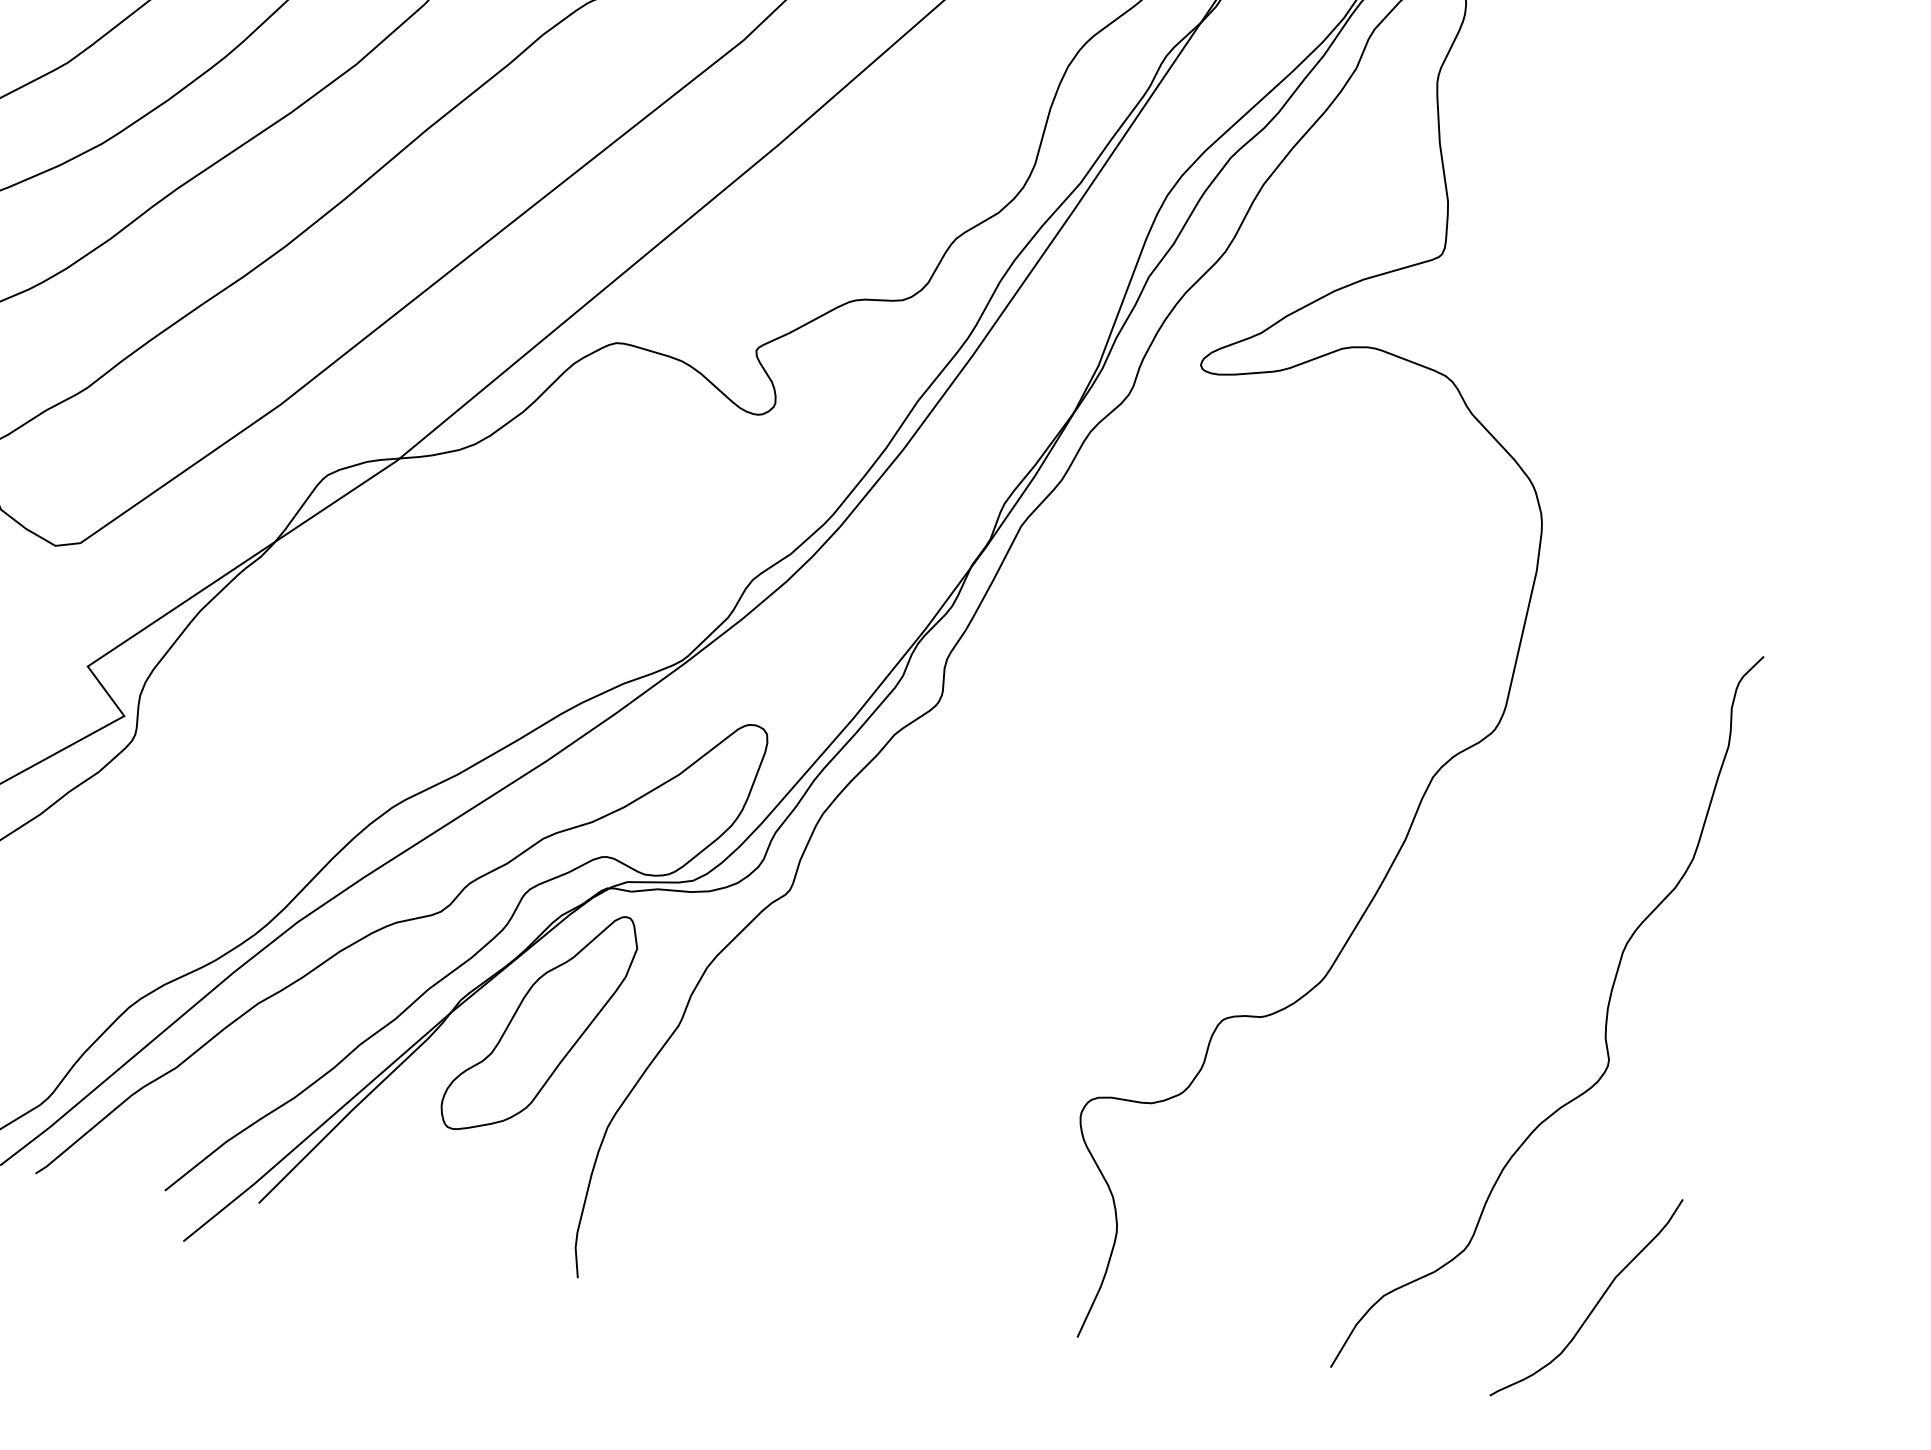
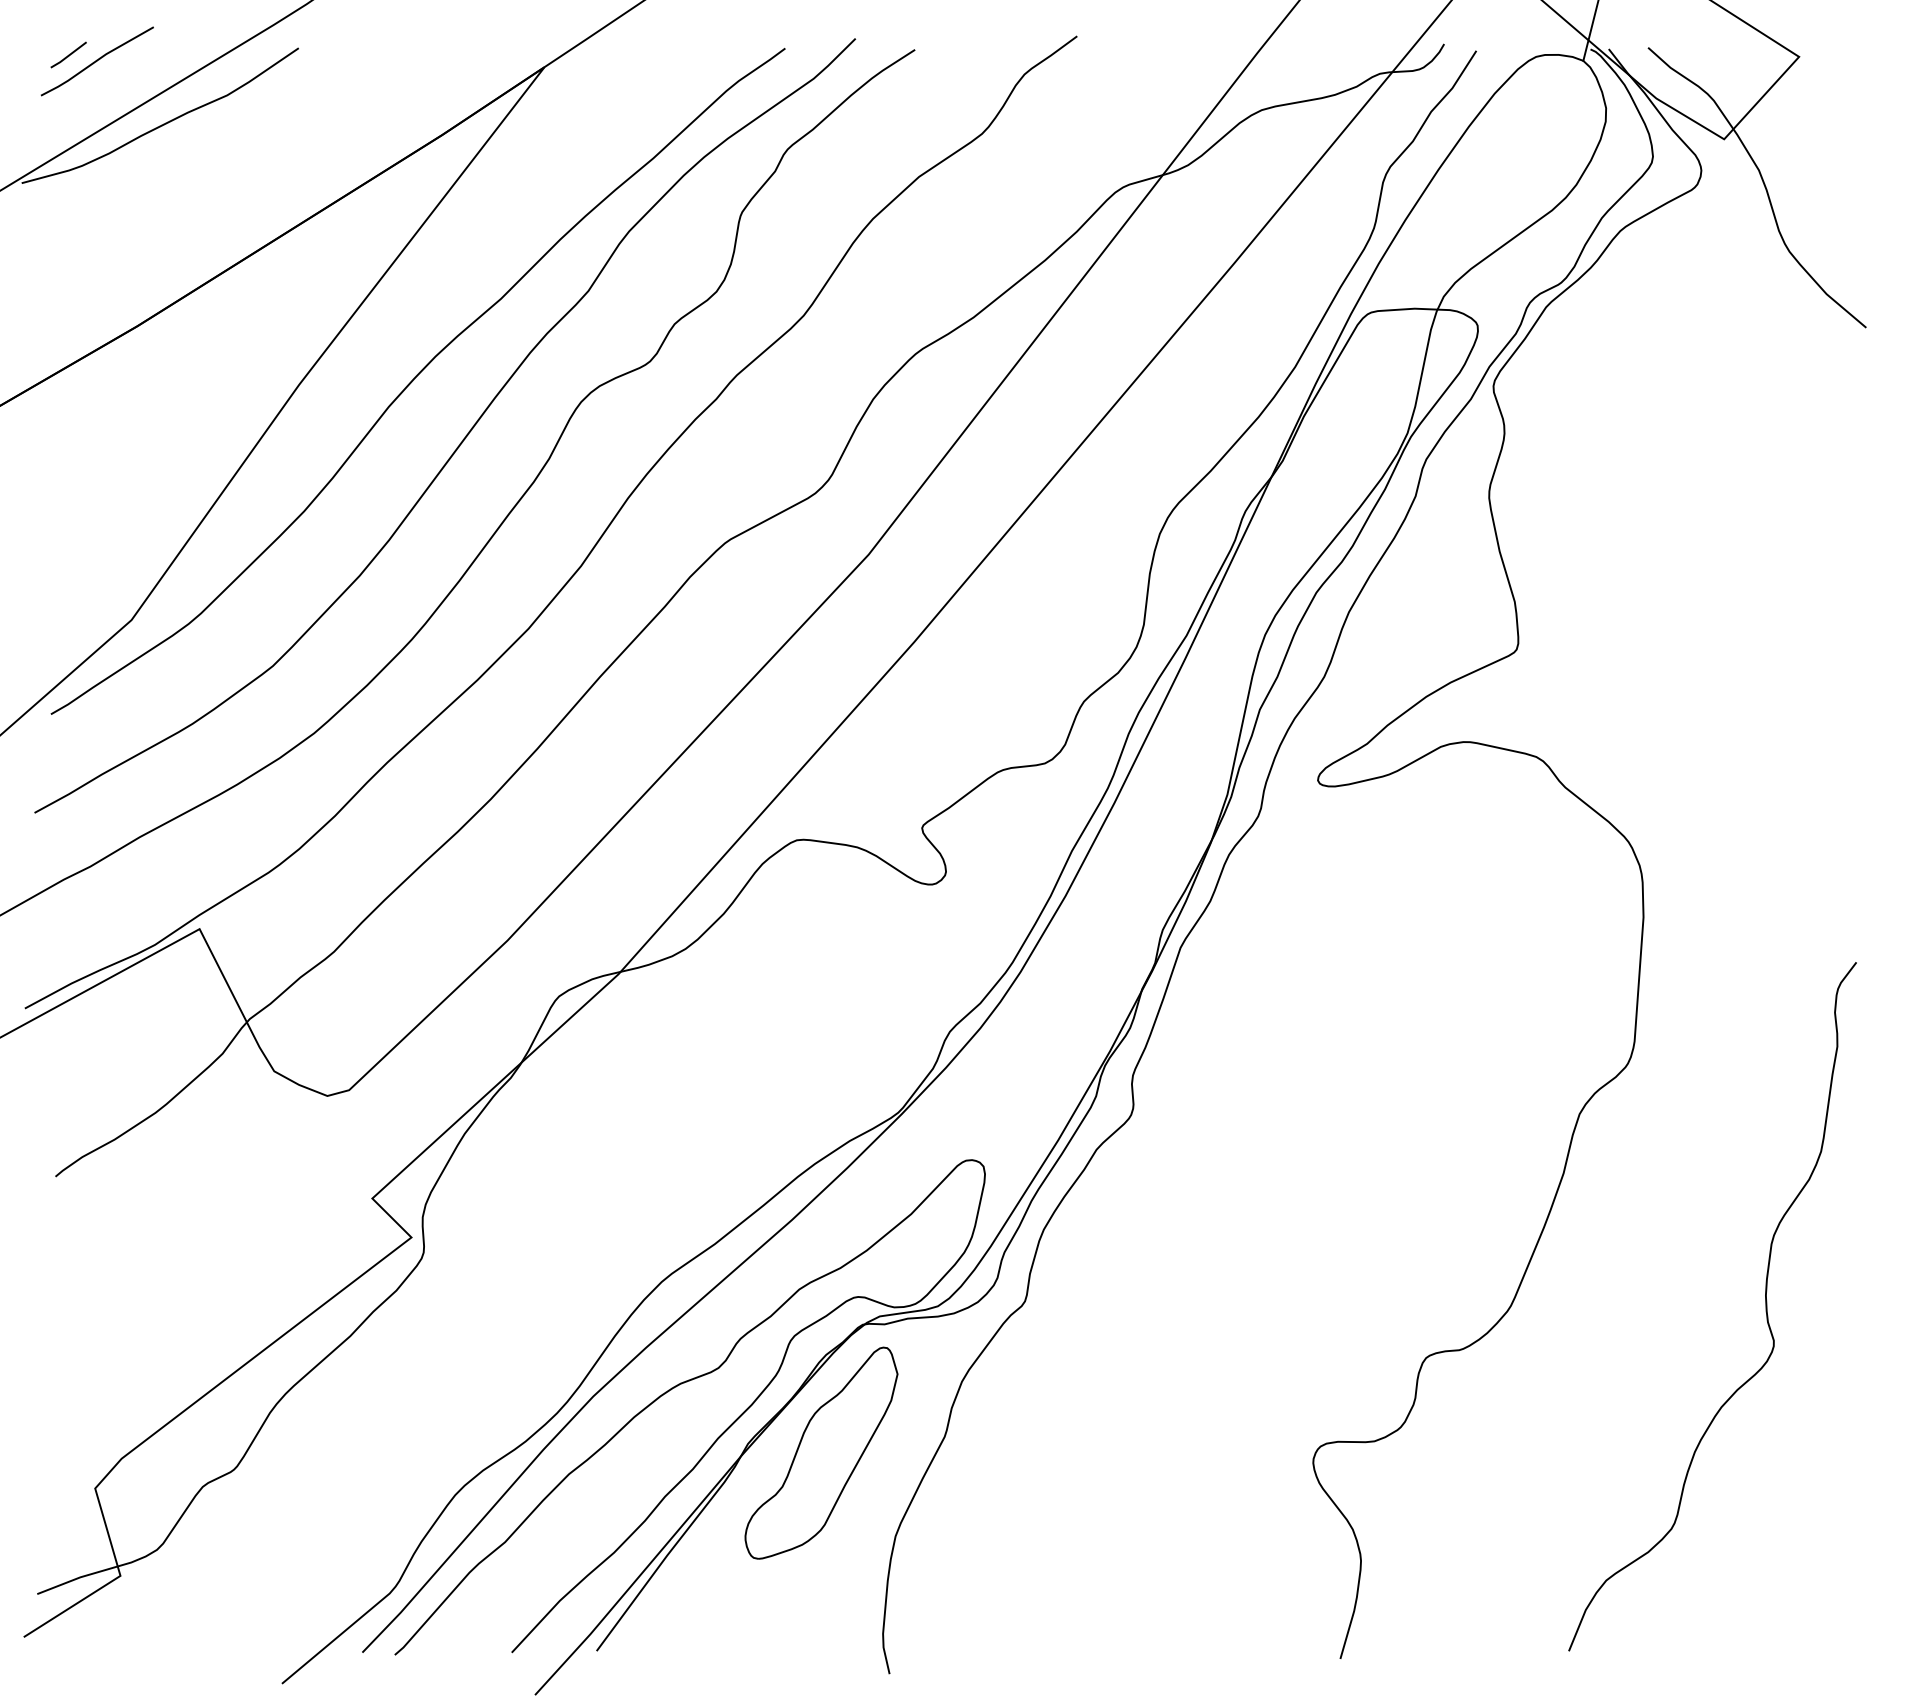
curve: (1596, 1303) -> (1795, 1558), removed

